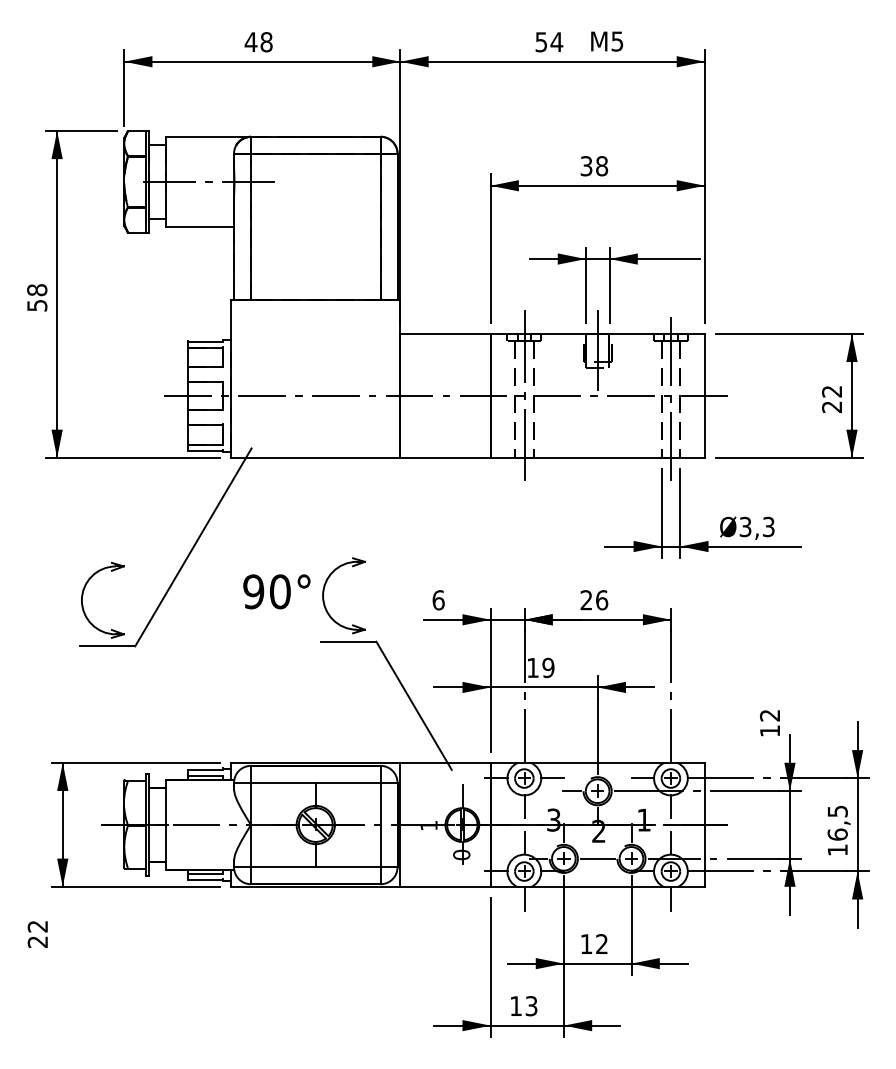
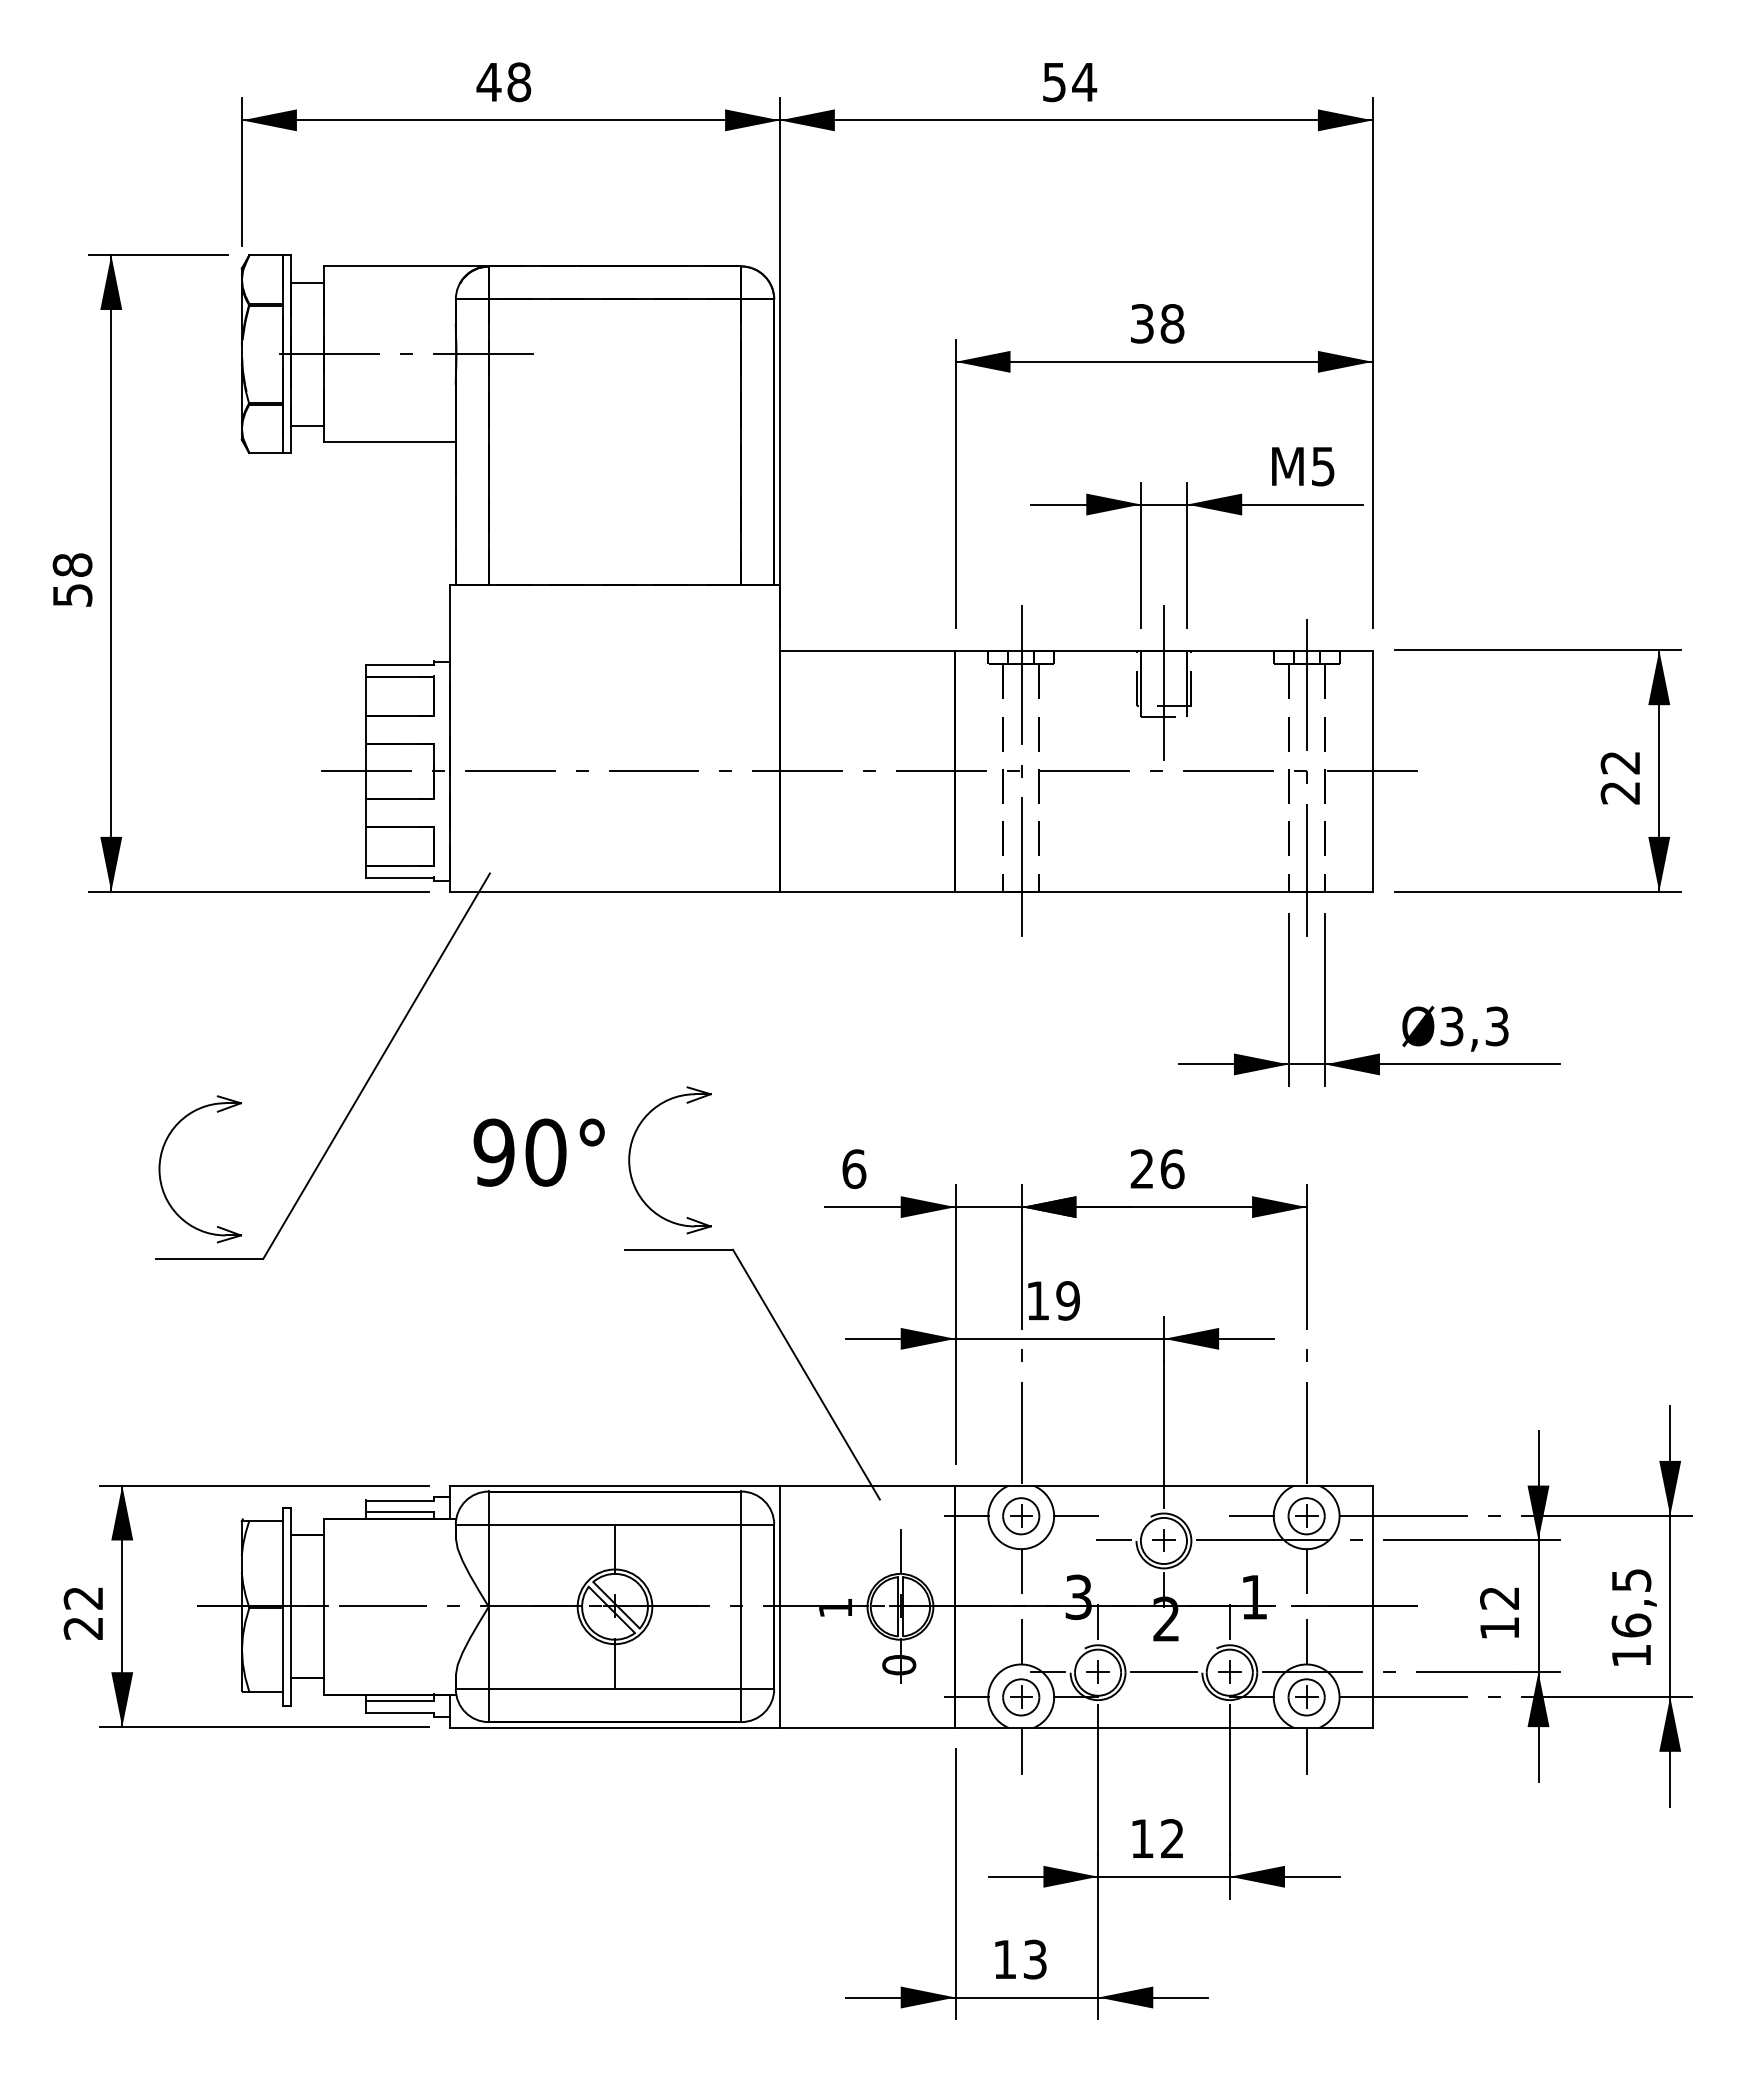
text: (607, 41) -> (1303, 466), moved
text: (769, 723) -> (1498, 1613), moved
text: (37, 934) -> (82, 1613), moved

